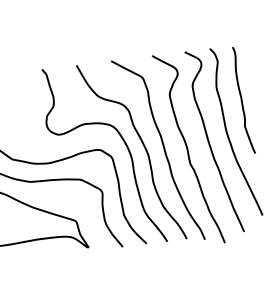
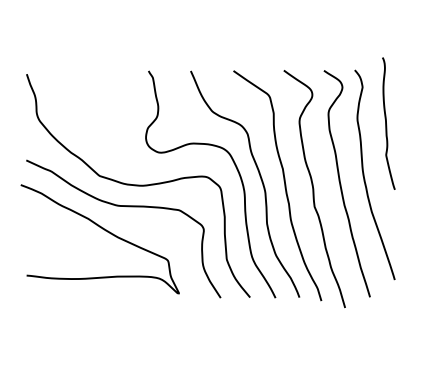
curve: (242, 100) -> (386, 123), moved

